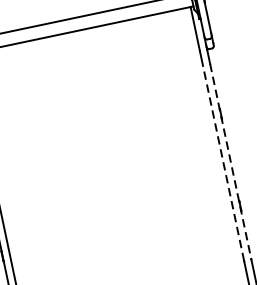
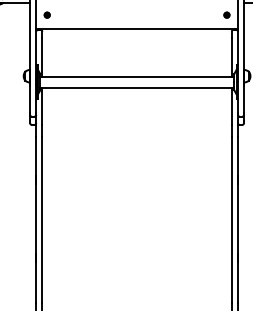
line: (222, 162) -> (231, 219), dashed -> solid
line: (230, 162) -> (237, 220), dashed -> solid

